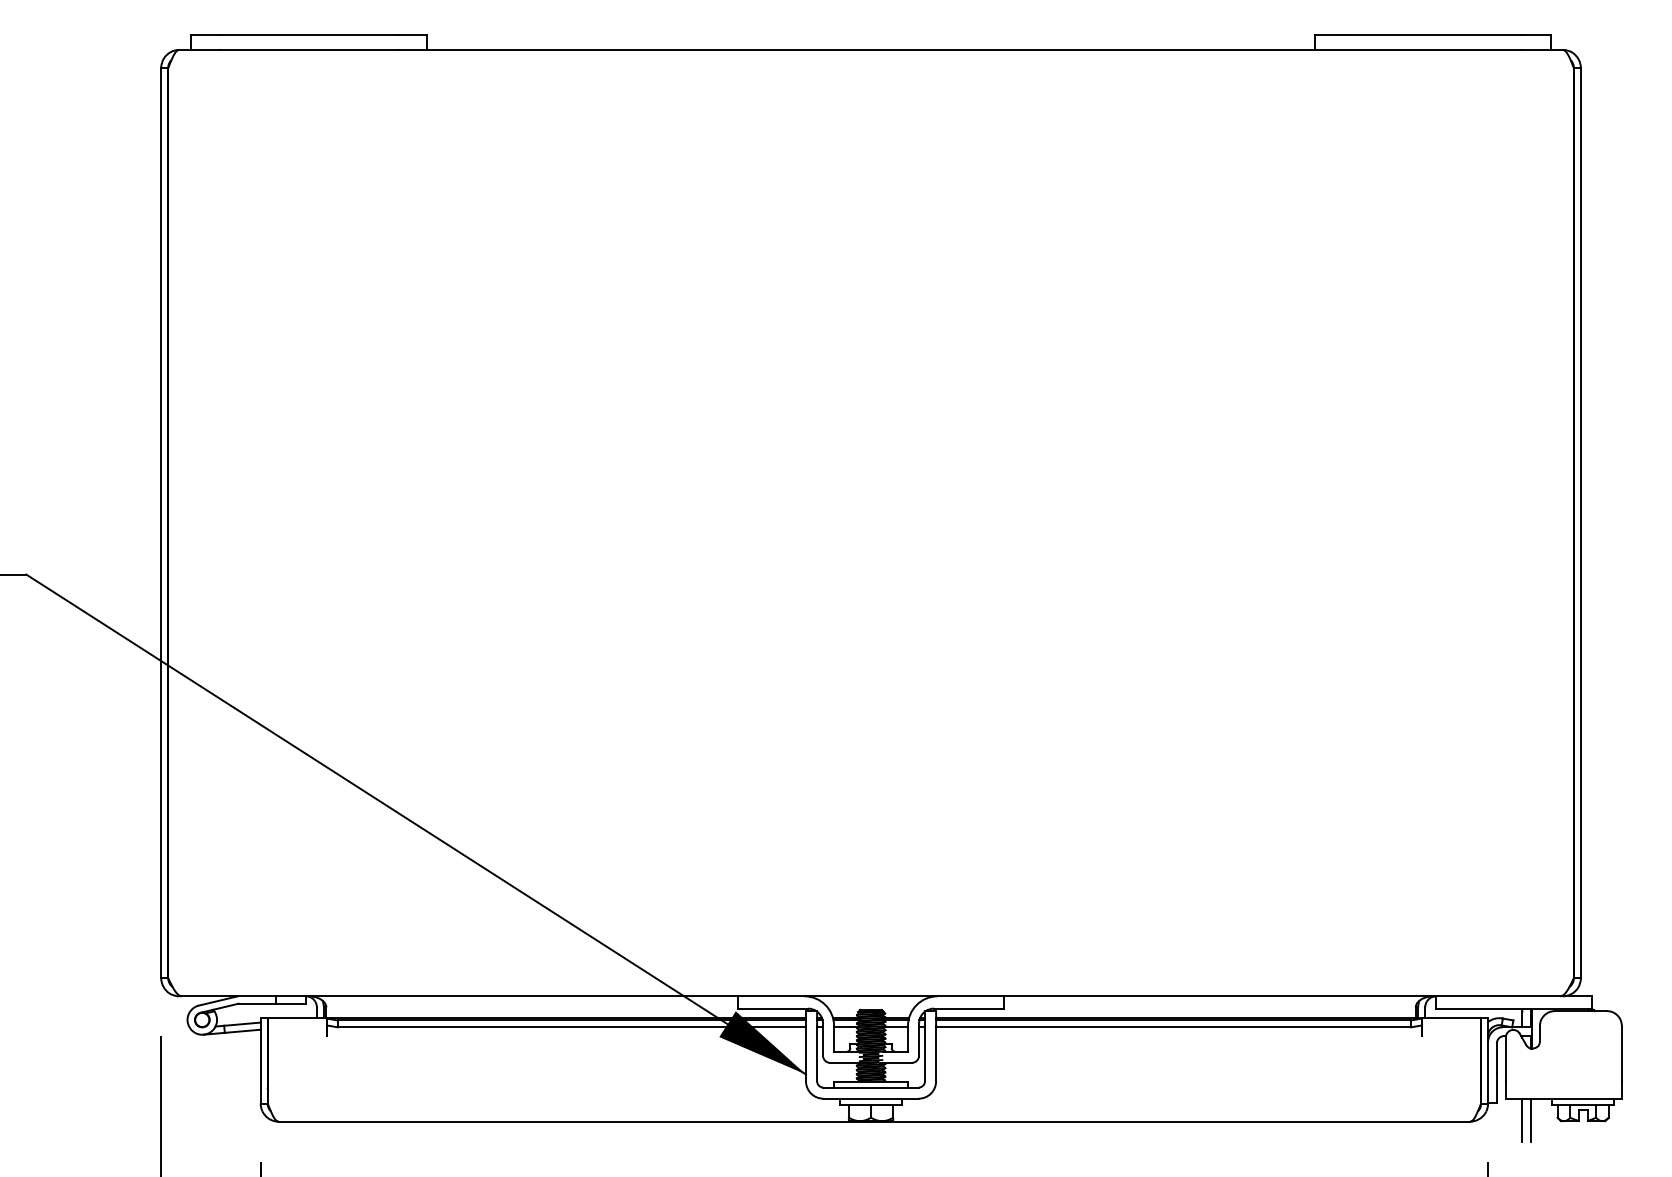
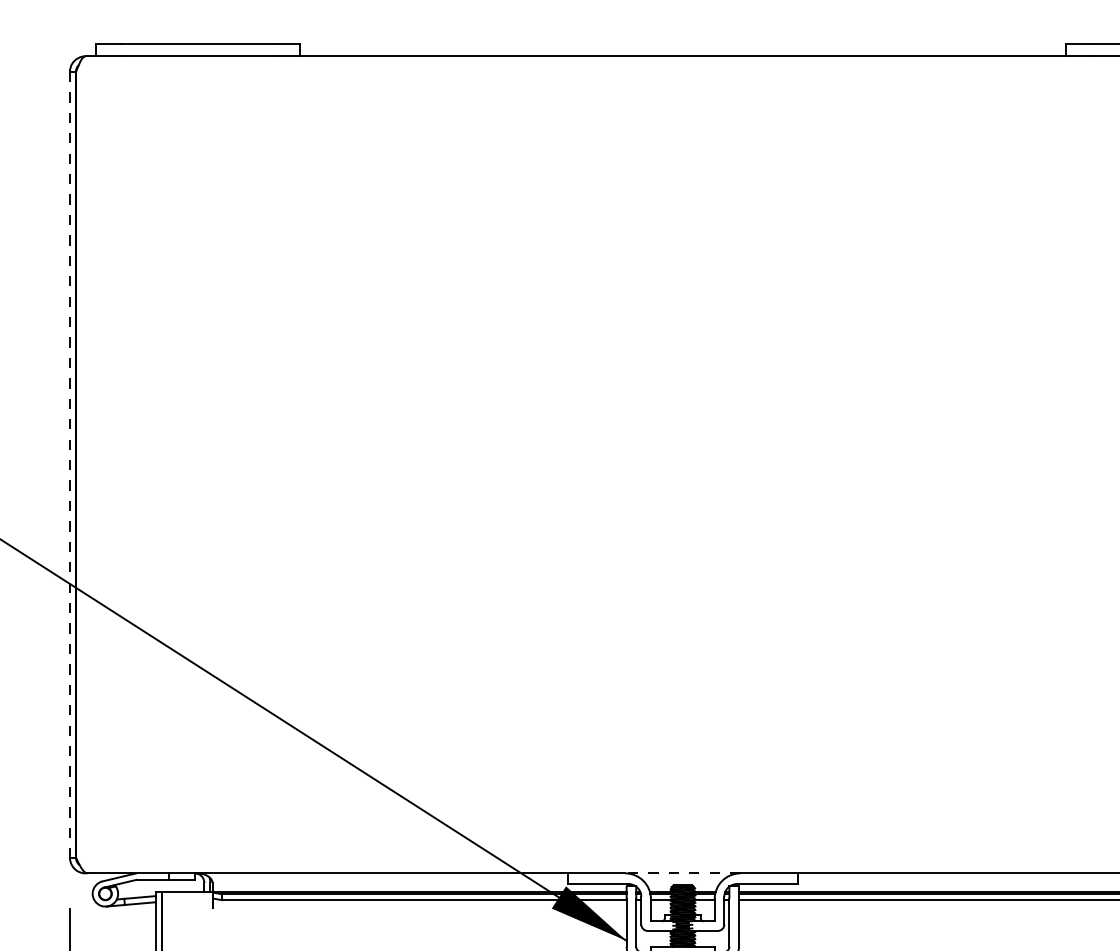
line: (161, 523) -> (70, 465), solid -> dashed
line: (871, 996) -> (683, 873), solid -> dashed

